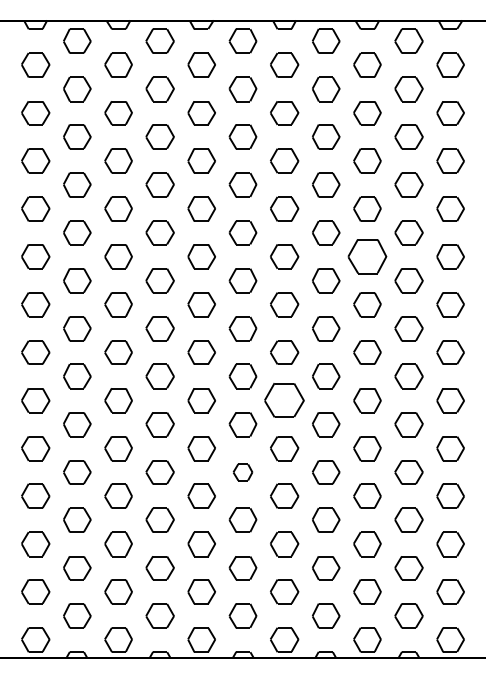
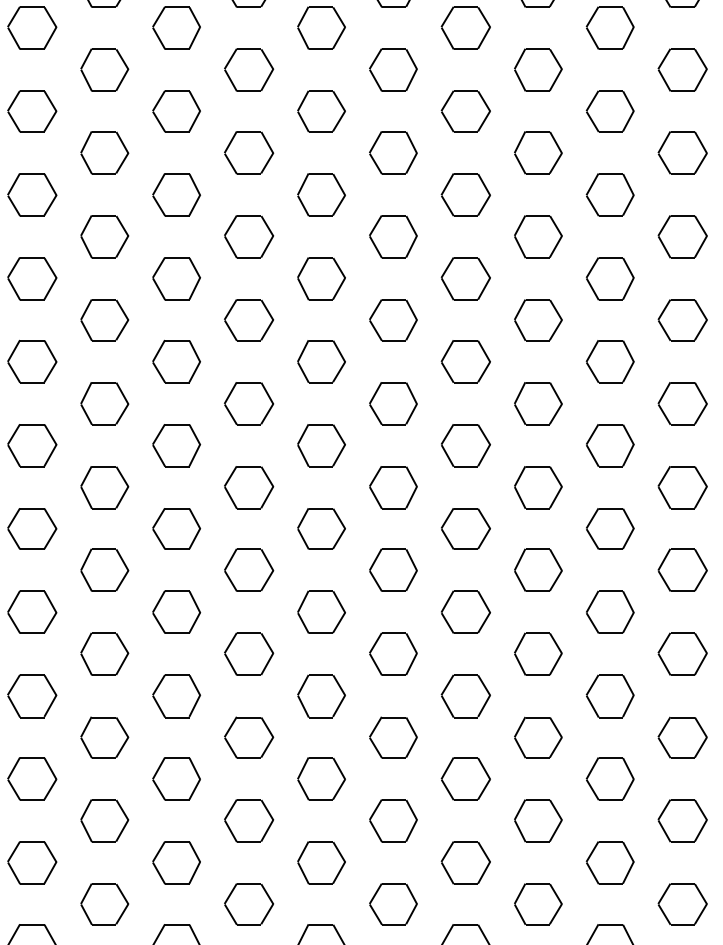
part: (367, 256) -> (610, 361), size x0.71
part: (284, 400) -> (465, 612), size x0.71
part: (242, 472) -> (392, 737), size x1.43

